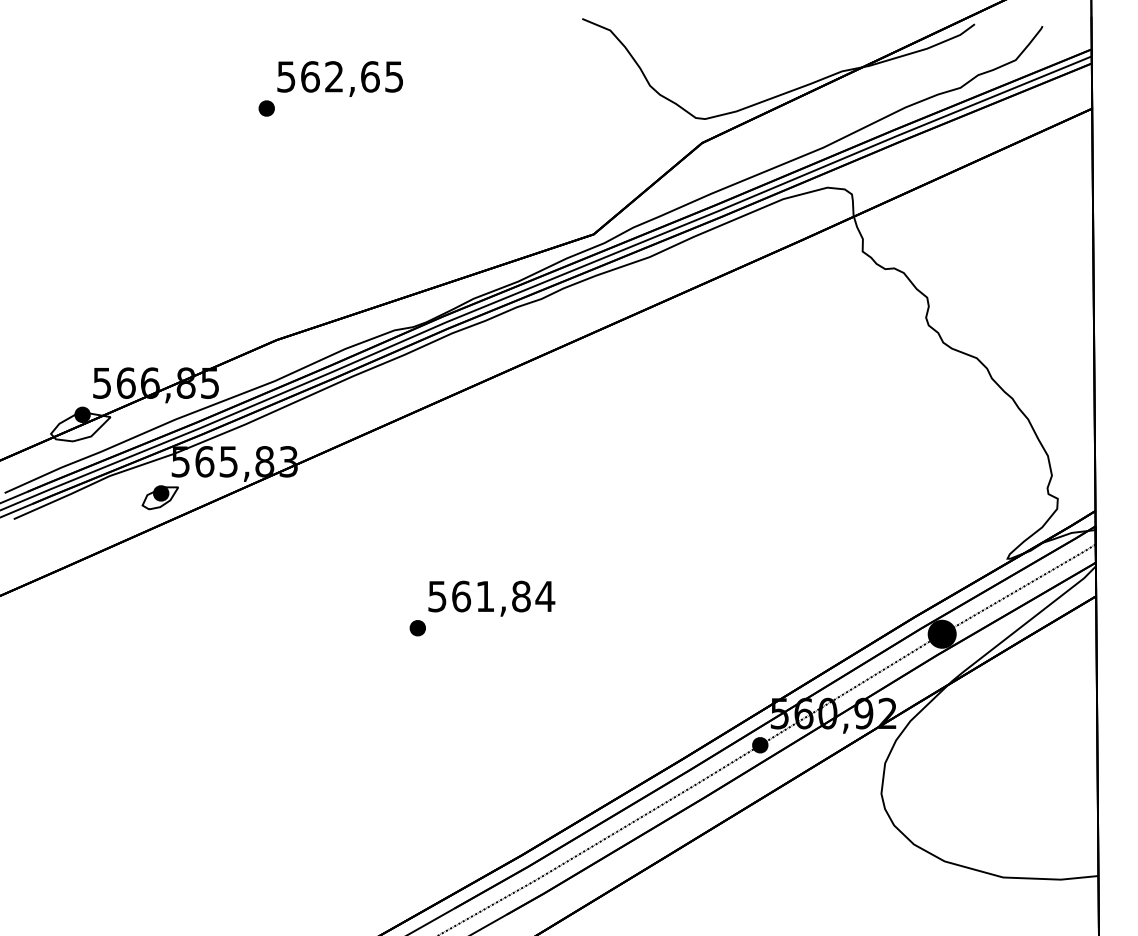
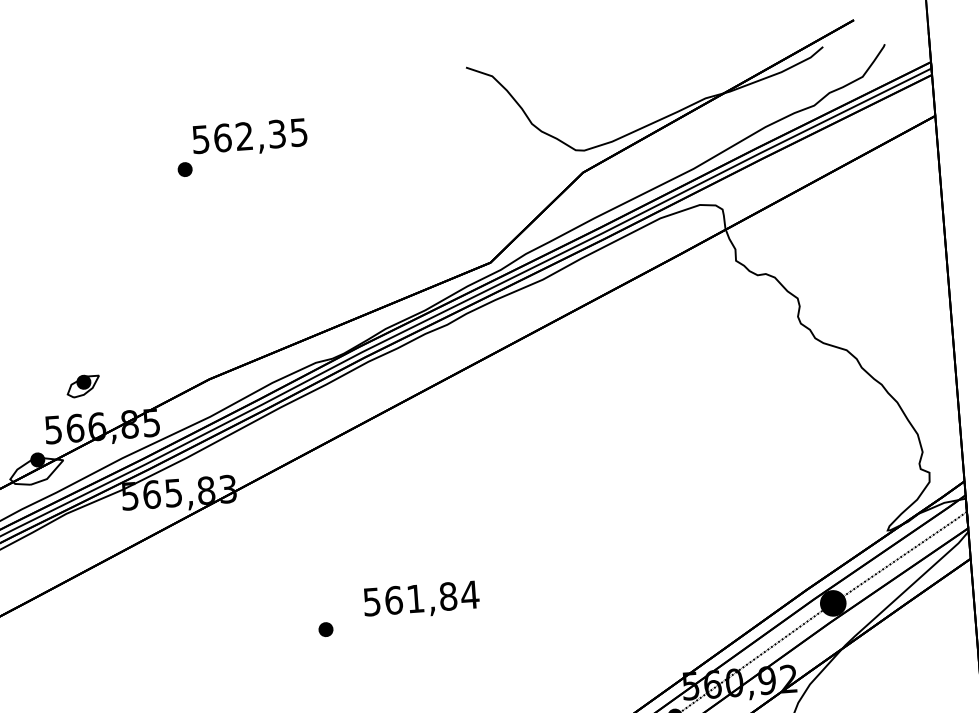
text: (370, 76) -> (277, 133), 562,65 -> 562,35
part: (159, 497) -> (82, 386), moved
part: (417, 628) -> (325, 629), moved

